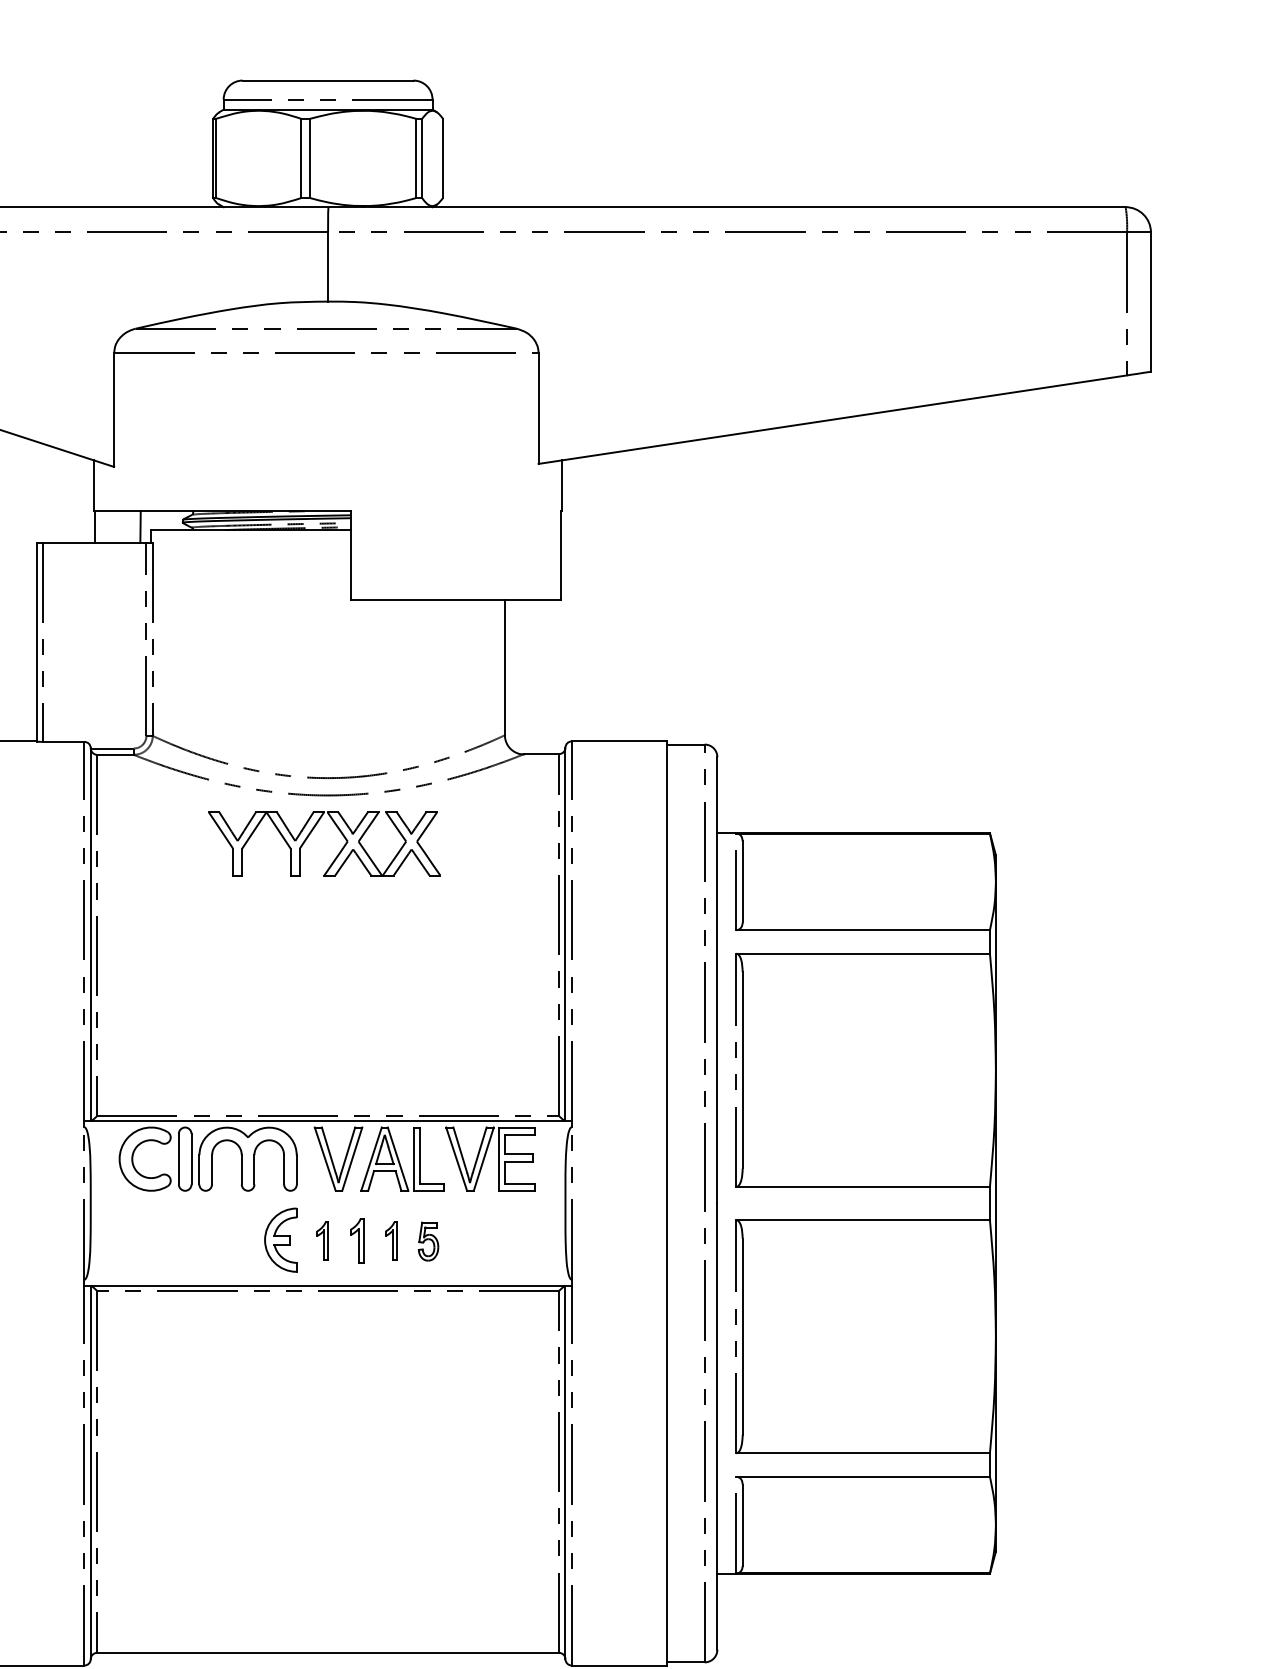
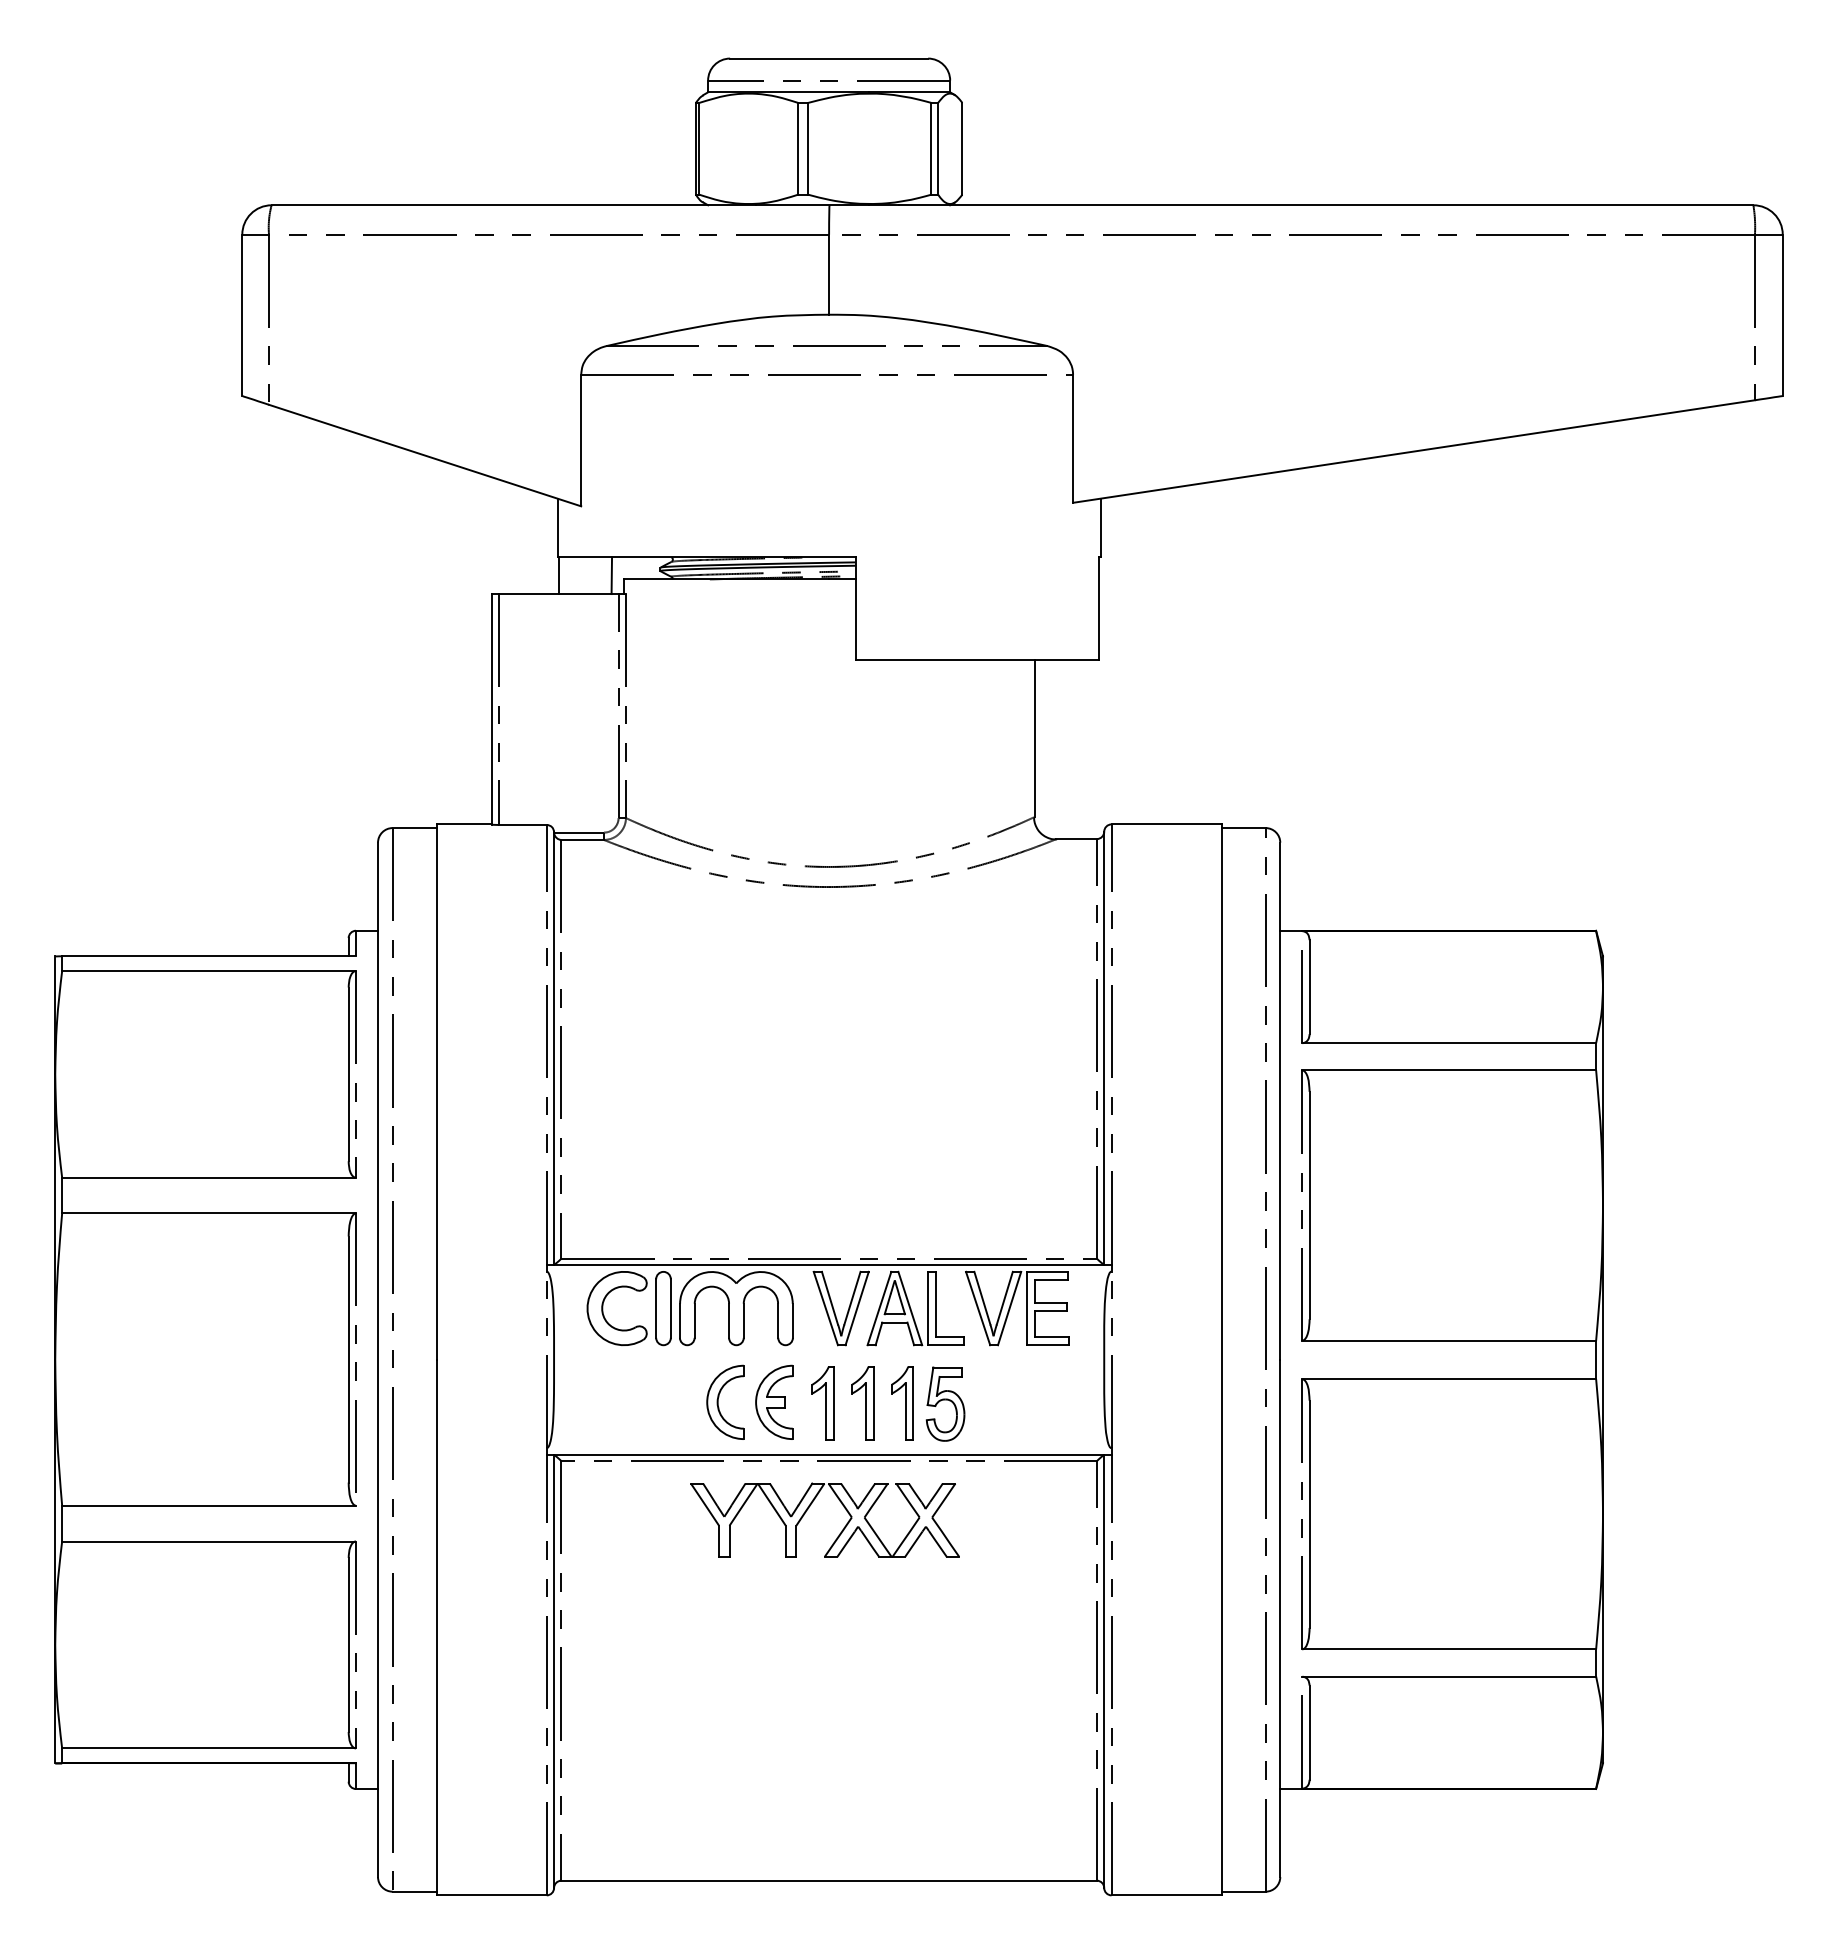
part: (310, 834) -> (808, 1509), moved
part: (232, 1239) -> (718, 1401), added
part: (322, 1241) -> (822, 1403), size x1.67
part: (356, 1241) -> (862, 1403), size x1.43
part: (391, 1241) -> (902, 1403), size x1.67
part: (428, 1241) -> (945, 1403), size x1.67

